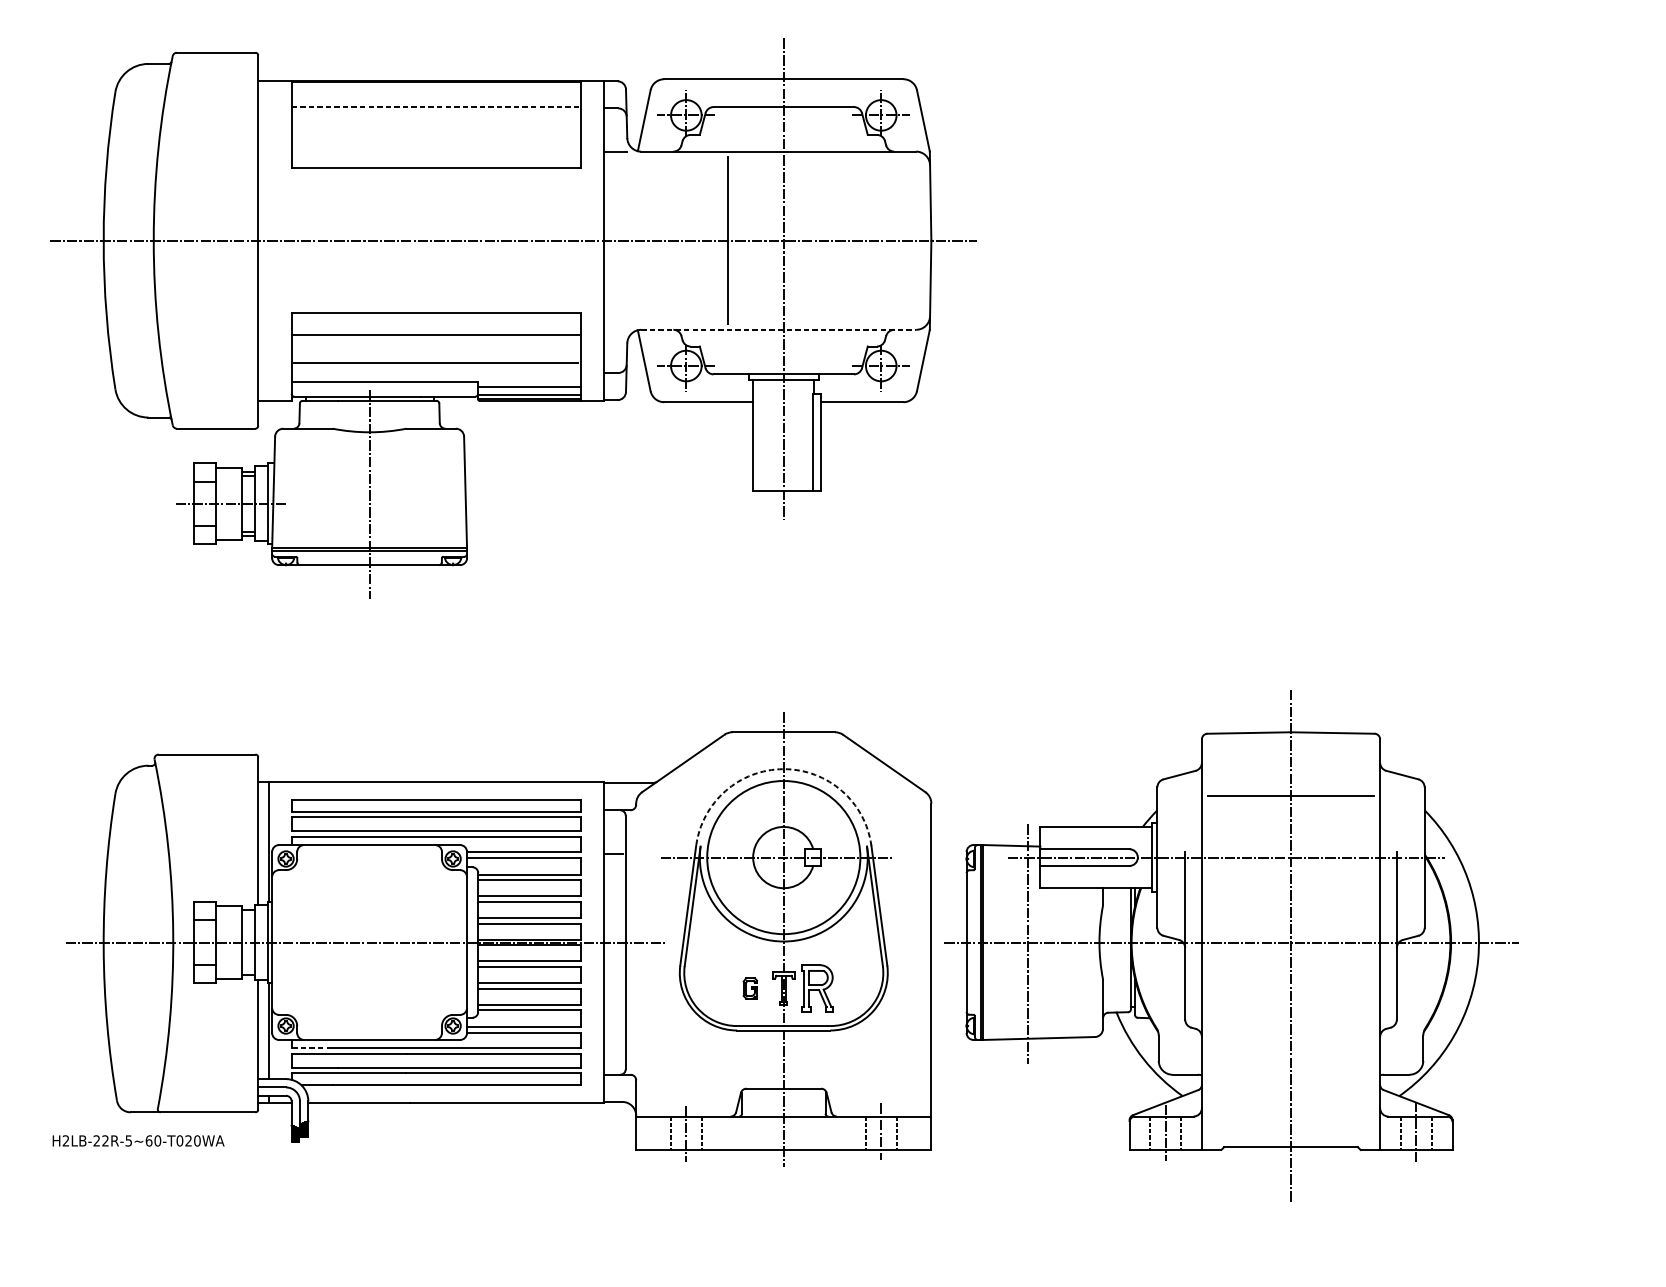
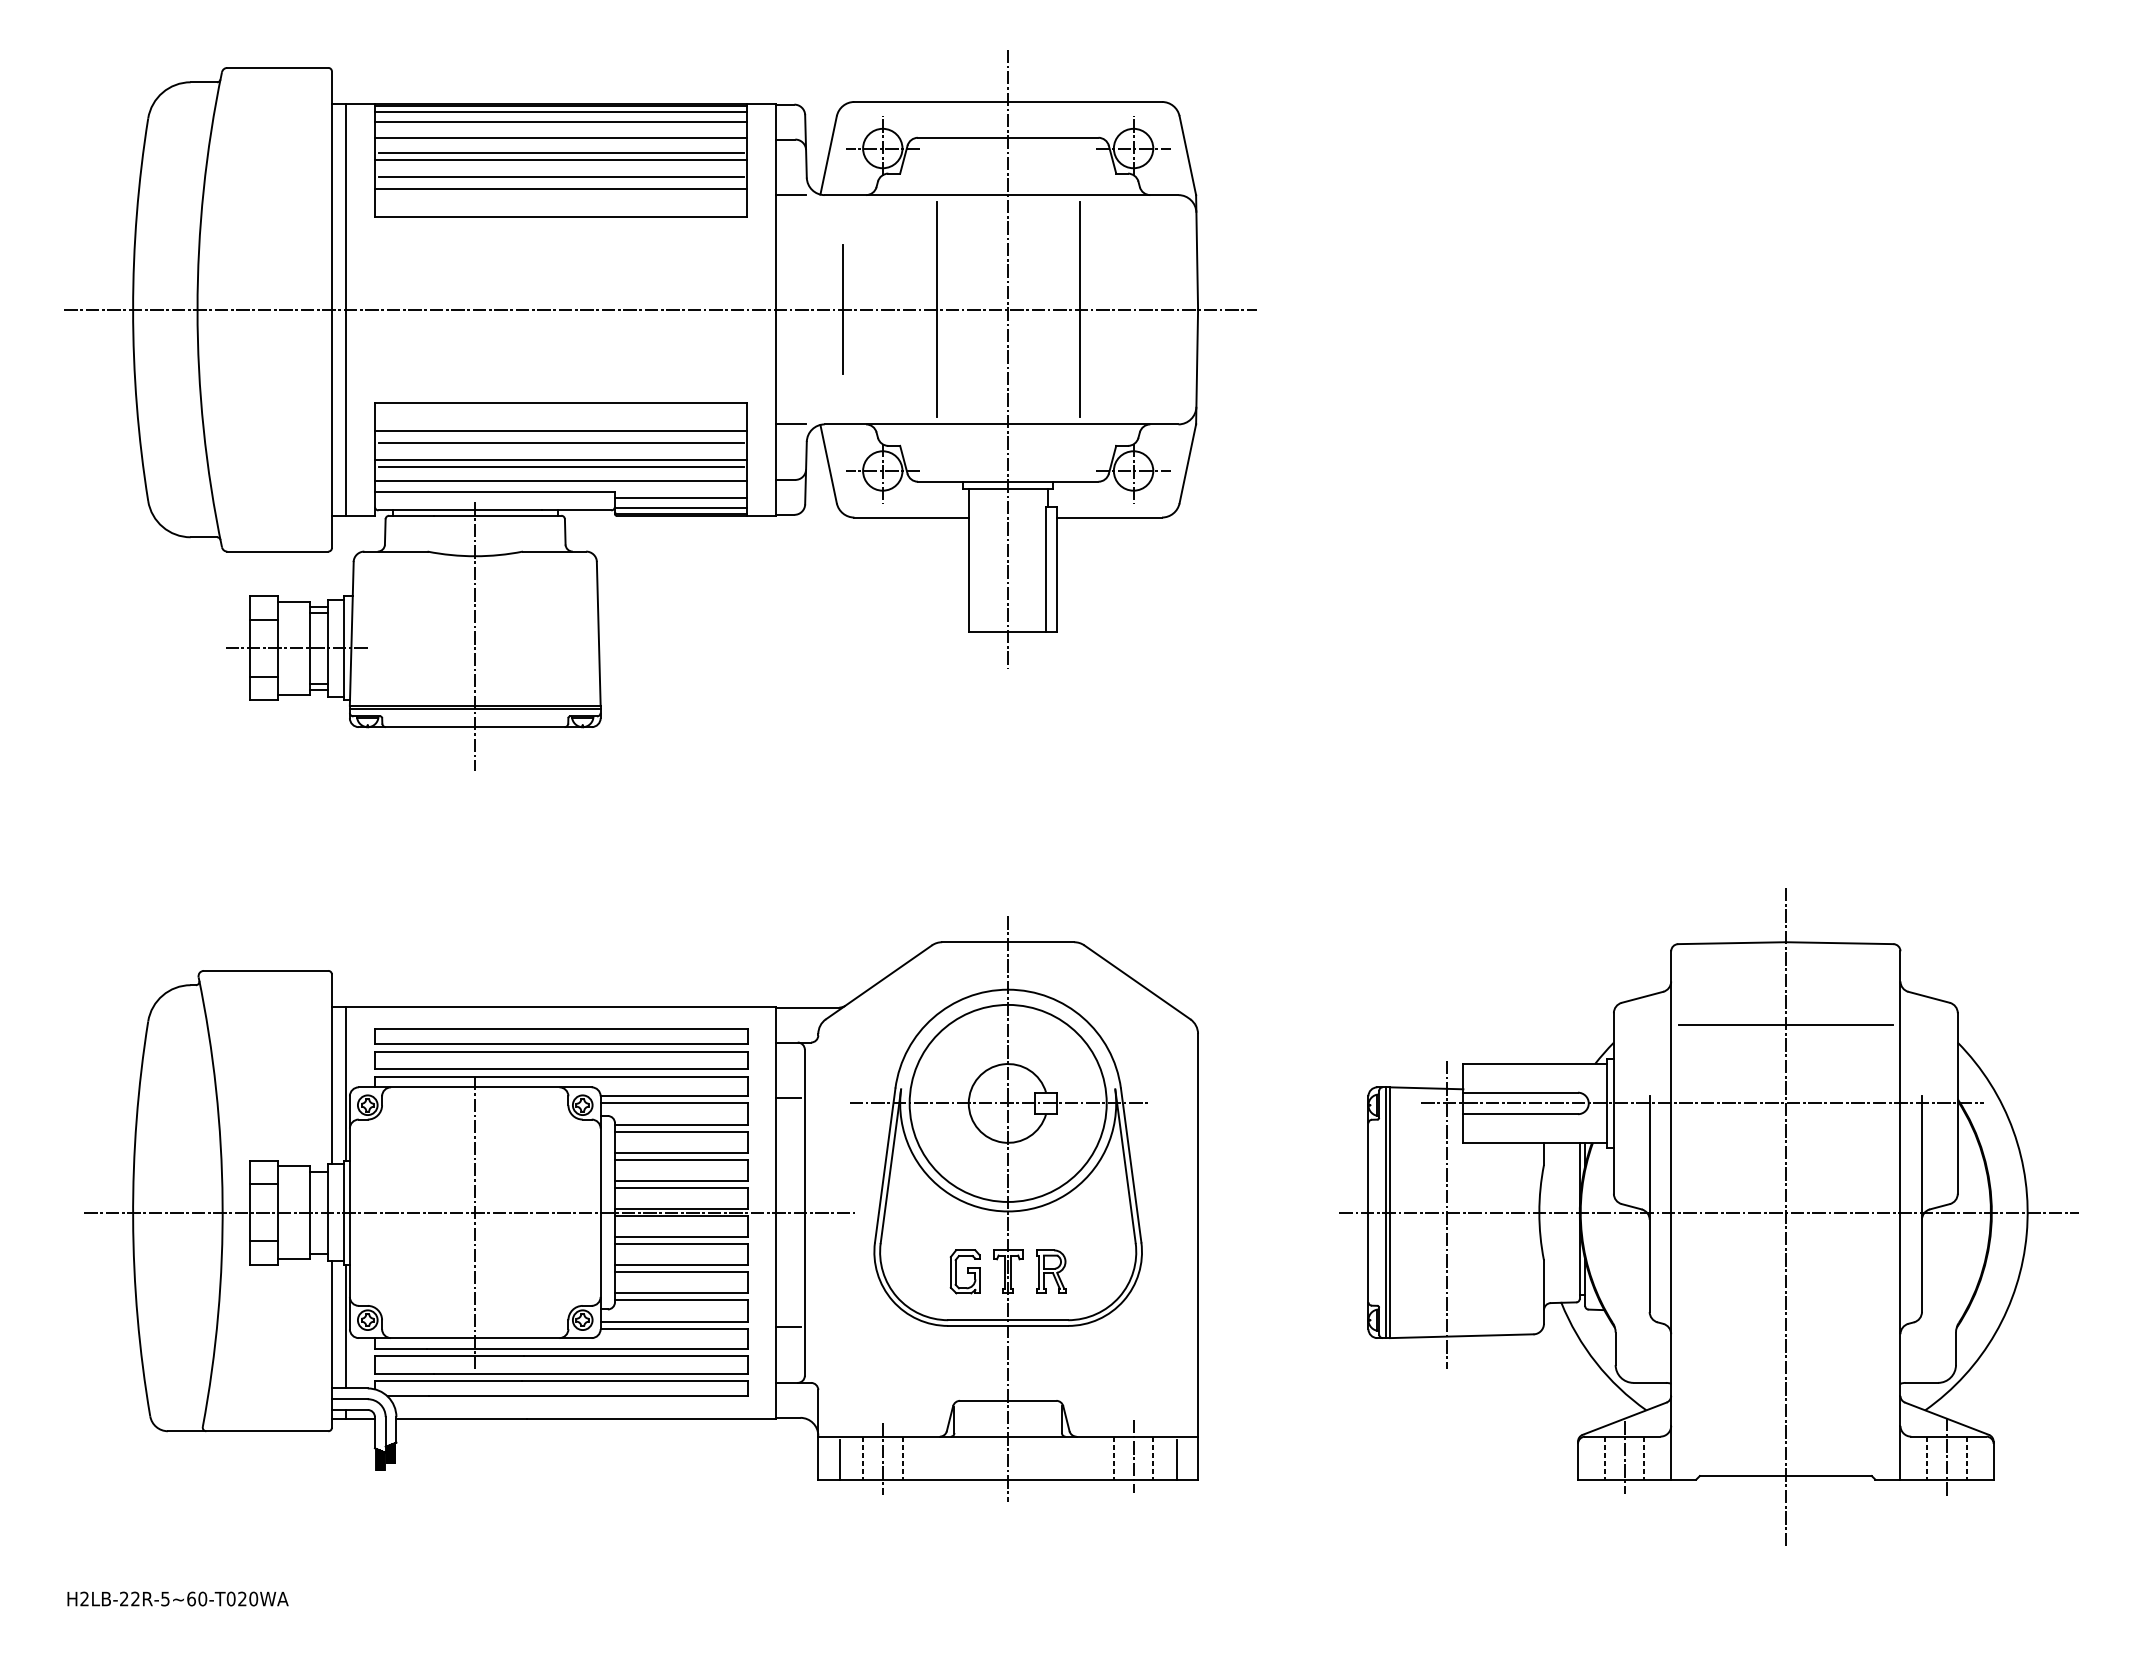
line: (435, 86) -> (560, 111), added
line: (435, 94) -> (560, 121), added
line: (436, 107) -> (561, 138), dashed -> solid
line: (435, 118) -> (560, 152), added
line: (435, 123) -> (560, 159), added
line: (435, 137) -> (560, 177), added
line: (435, 146) -> (560, 188), added
line: (269, 240) -> (346, 309), added
line: (655, 240) -> (842, 309), added
line: (839, 240) -> (1079, 309), added
line: (614, 329) -> (790, 424), added
line: (778, 329) -> (1001, 424), dashed -> solid
line: (435, 343) -> (560, 442), added
line: (435, 357) -> (560, 459), added
line: (435, 374) -> (560, 481), added
arc: (784, 769) -> (1008, 989), dashed -> solid
part: (1230, 945) -> (1708, 1216), moved
line: (369, 950) -> (475, 1223), added
part: (749, 988) -> (964, 1271), size x1.67
part: (817, 988) -> (1051, 1271), size x0.71
line: (613, 1031) -> (788, 1327), added
line: (311, 1048) -> (400, 1348), dashed -> solid
line: (652, 1134) -> (839, 1459), added
line: (914, 1134) -> (1176, 1459), added
text: (138, 1140) -> (177, 1598), moved

